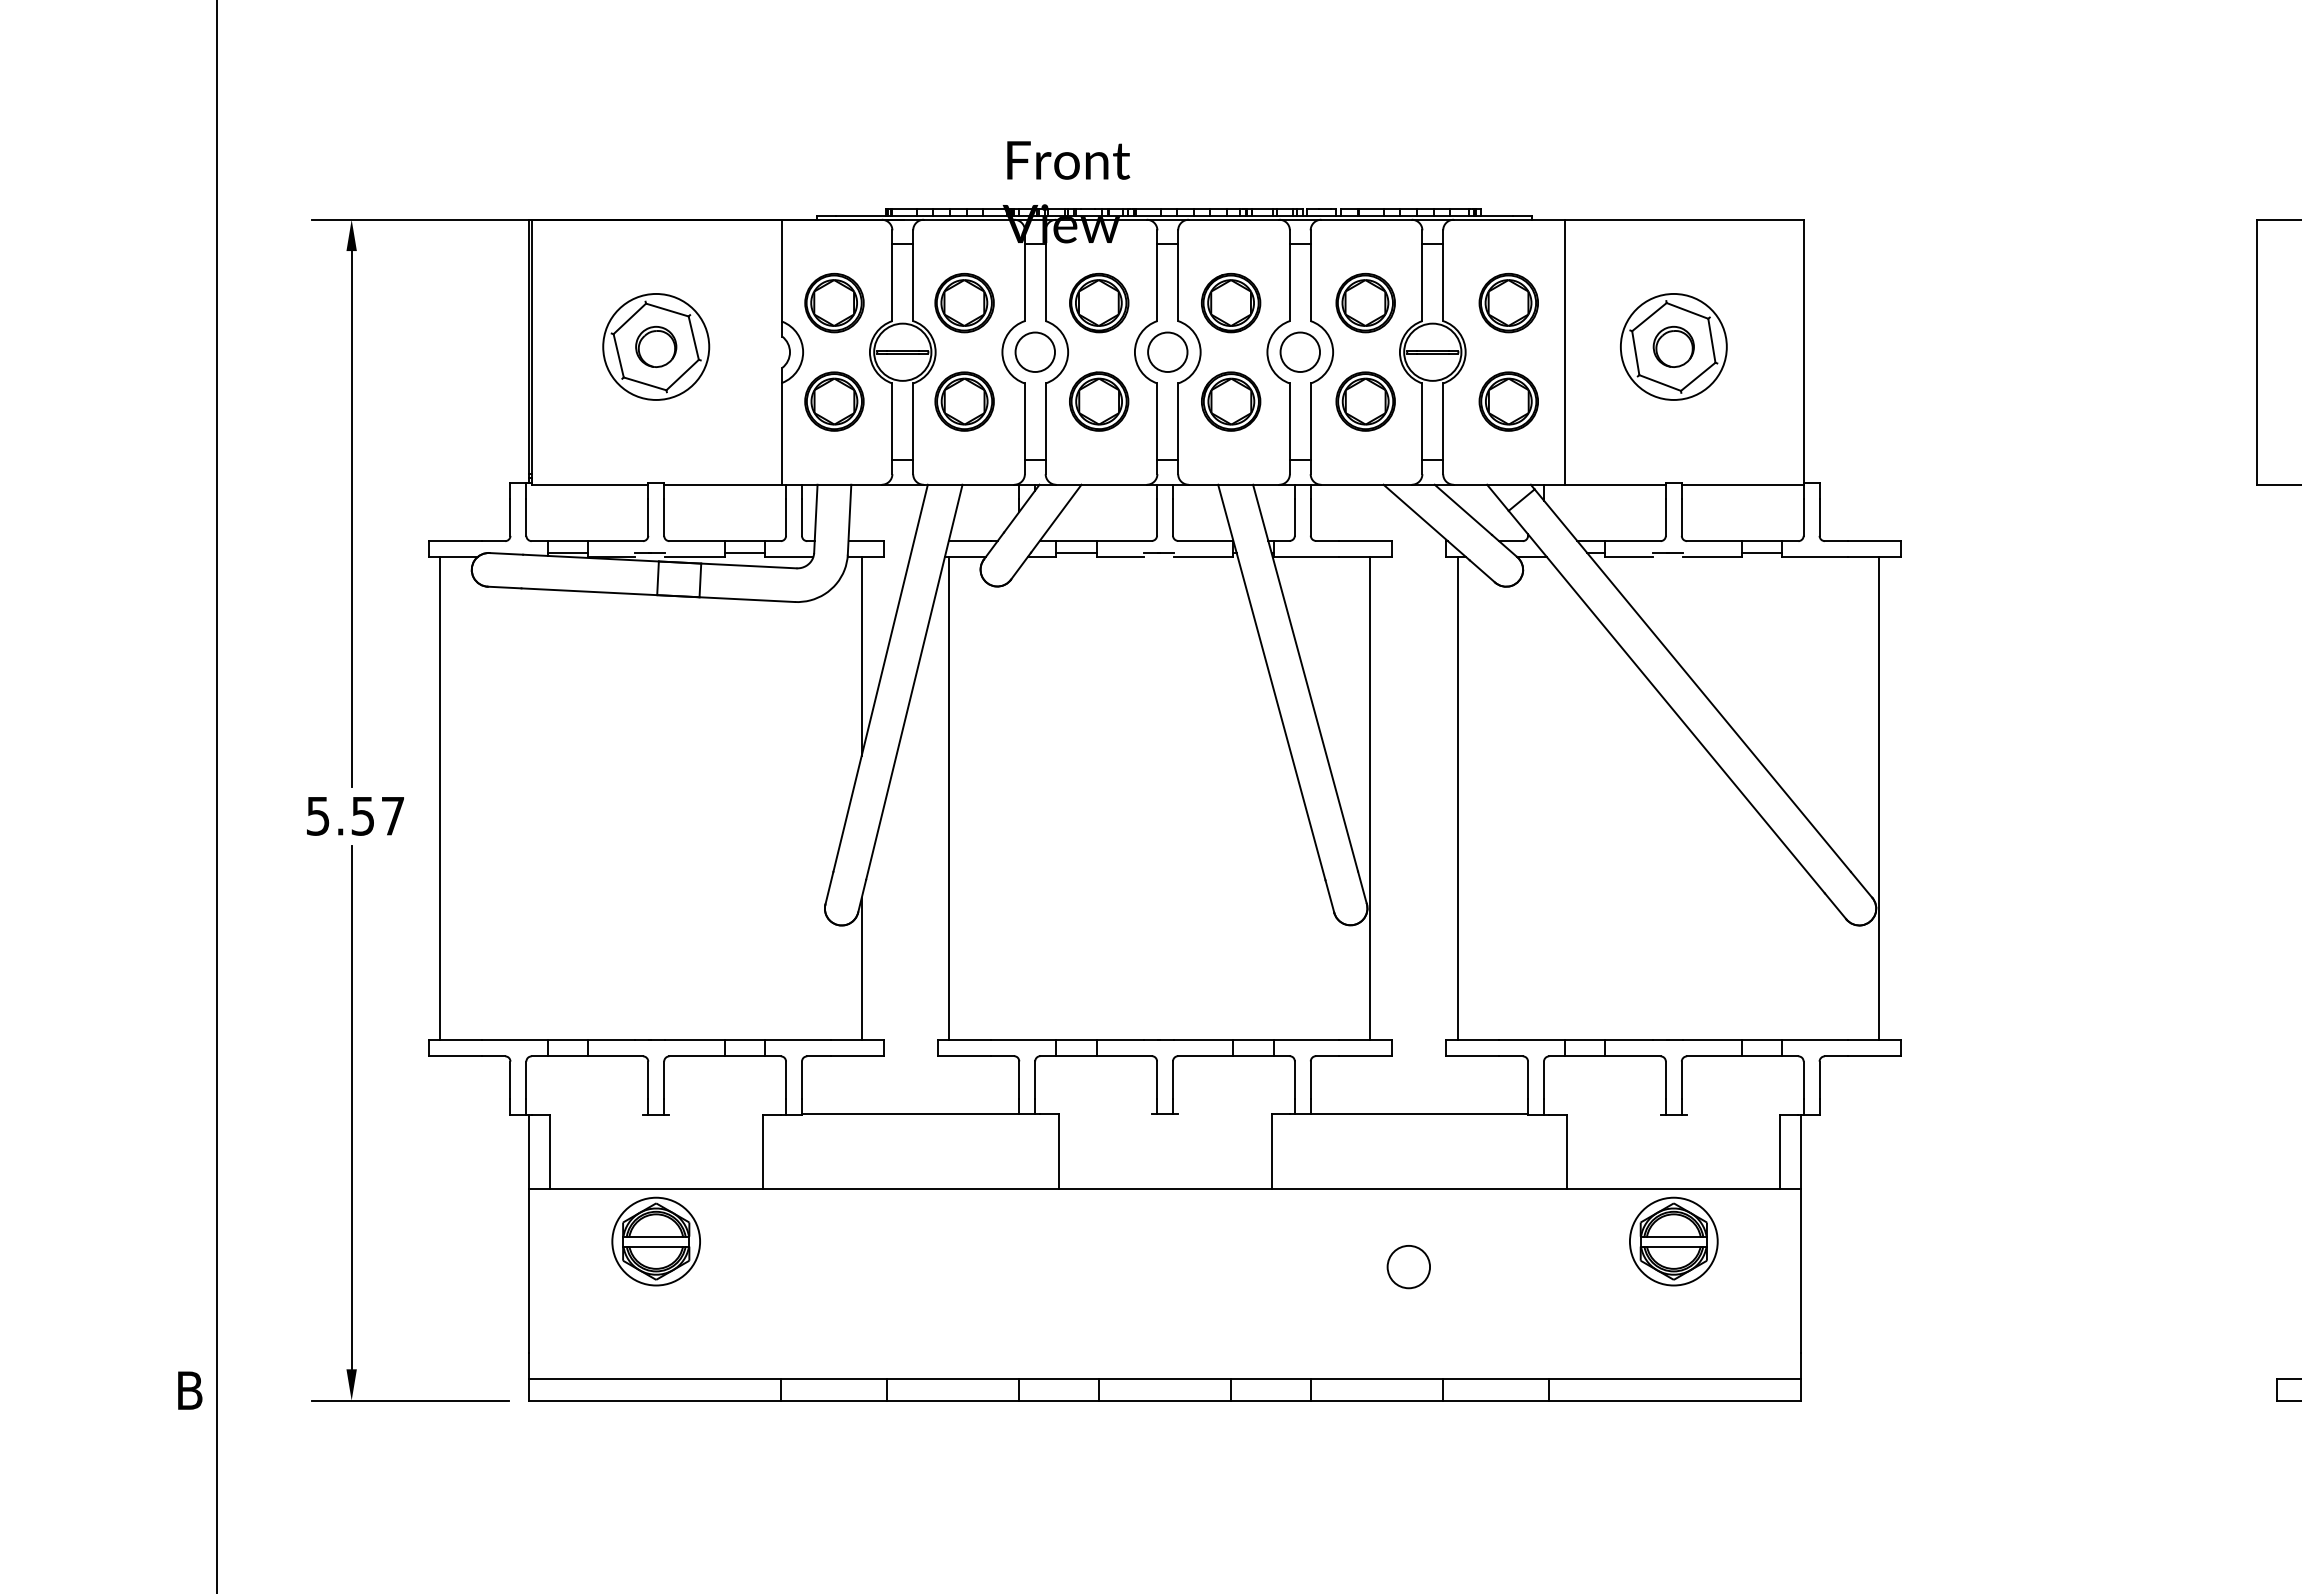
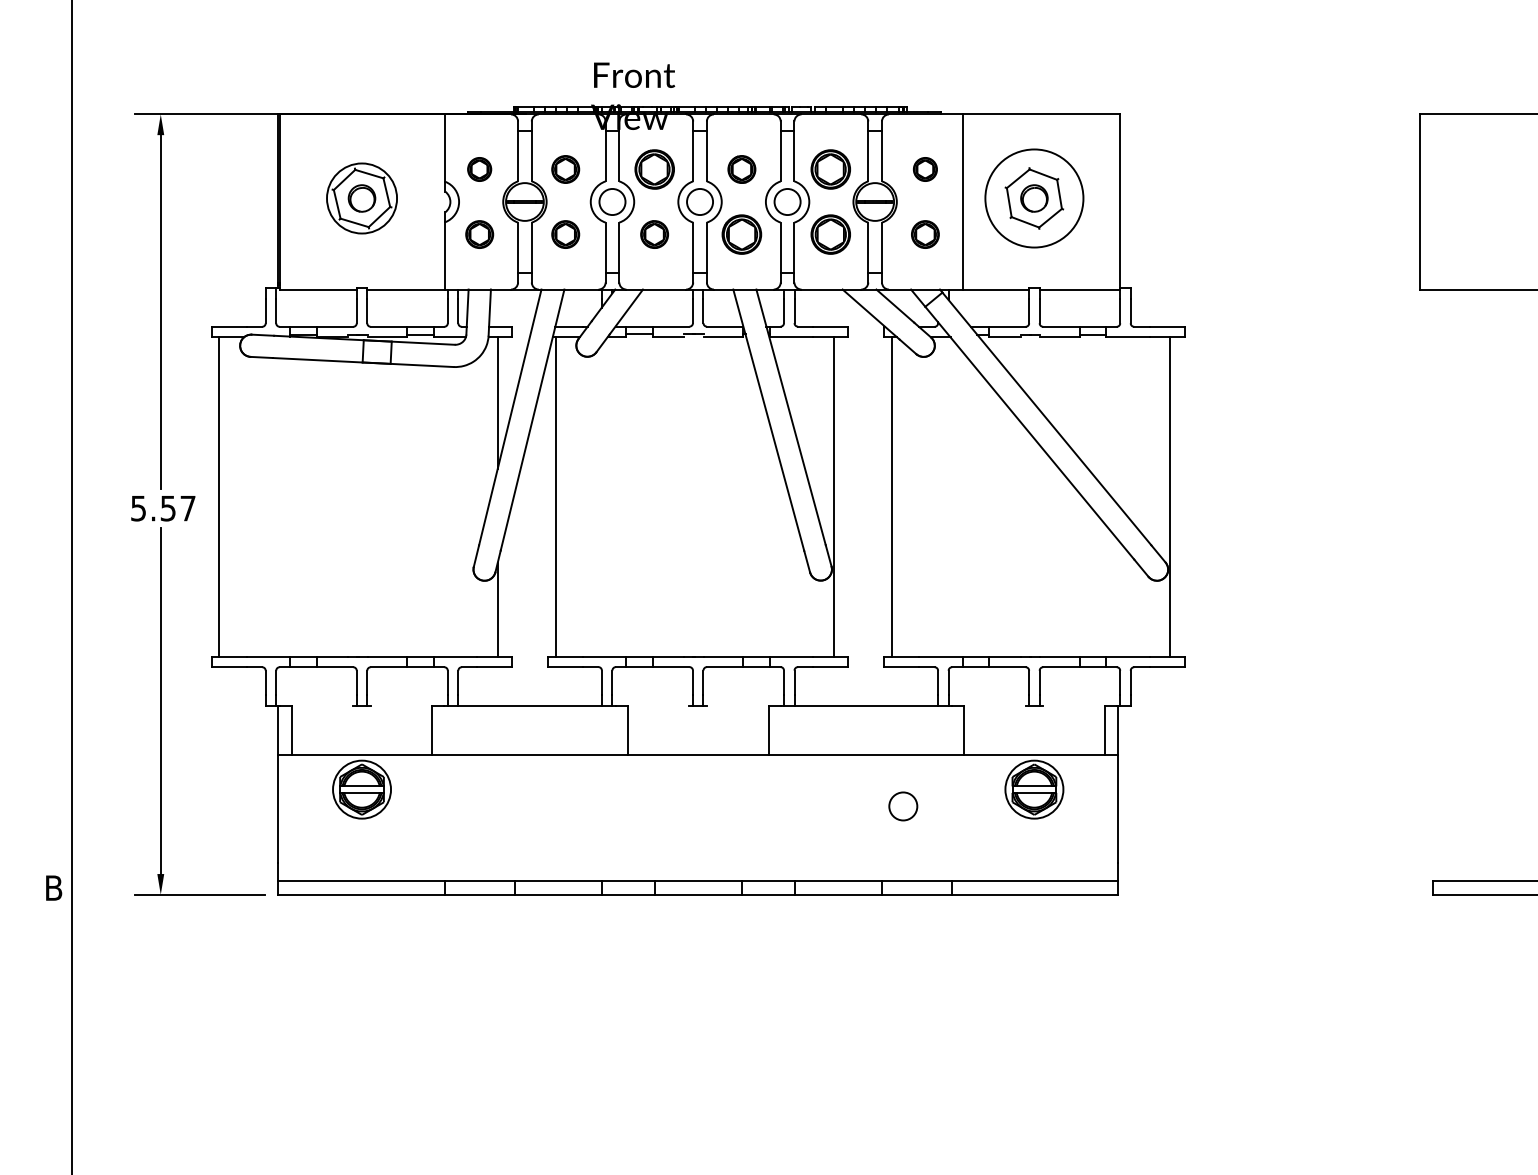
part: (834, 303) -> (479, 169), size x0.6
part: (964, 303) -> (565, 169), size x0.7
part: (1230, 303) -> (741, 169), size x0.7
part: (1508, 303) -> (925, 169), size x0.6
circle: (1673, 346) -> (1034, 198), size x1.4
part: (834, 401) -> (479, 234), size x0.7
part: (964, 401) -> (565, 234), size x0.7
part: (1098, 401) -> (654, 234), size x0.7
part: (1508, 401) -> (925, 234), size x0.7
circle: (1409, 1267) -> (903, 806), moved

